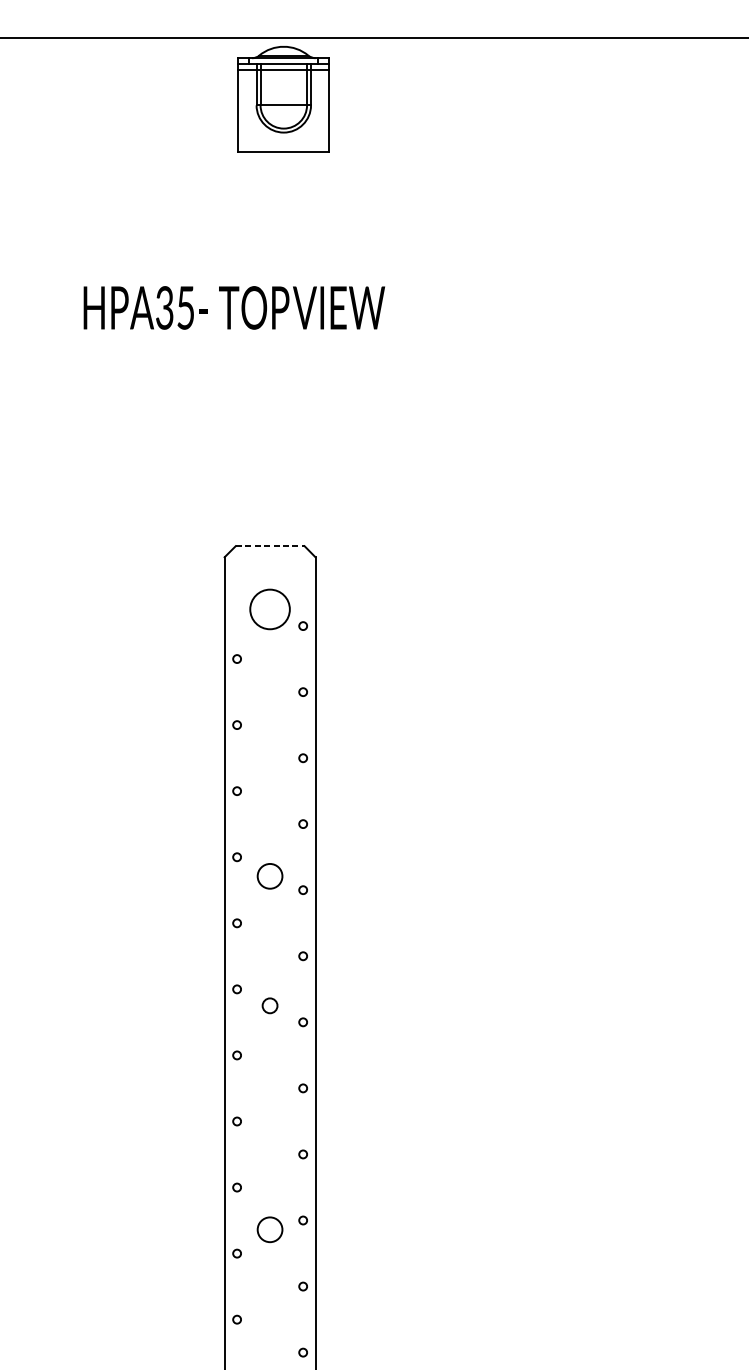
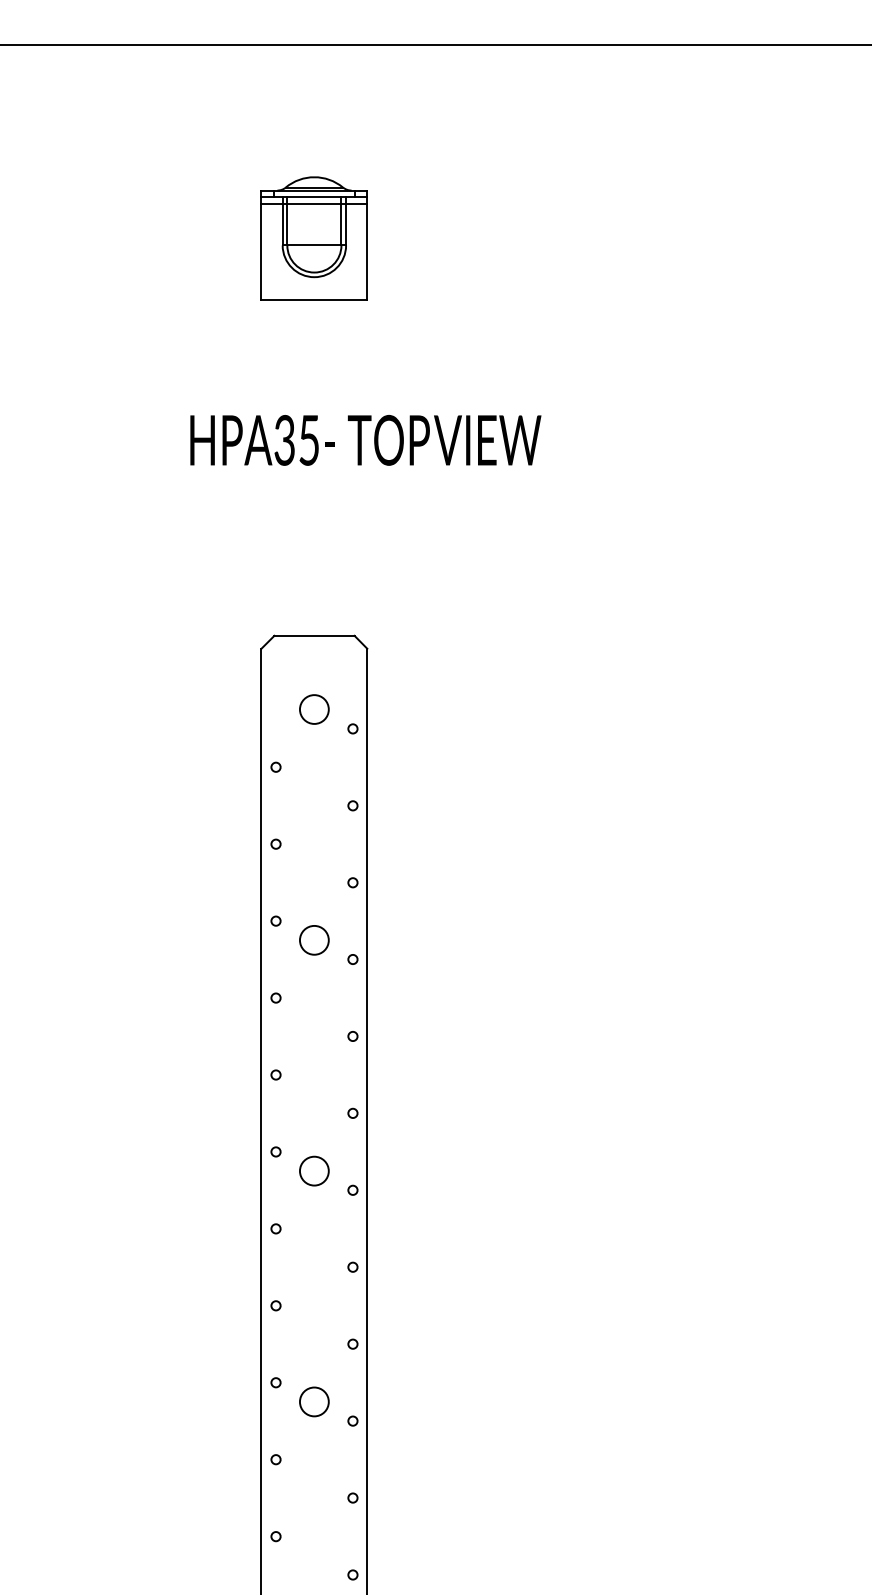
part: (283, 99) -> (313, 238), moved
text: (234, 308) -> (365, 440), moved
line: (270, 545) -> (314, 635), dashed -> solid
circle: (269, 609) -> (313, 709), size x0.62
circle: (270, 876) -> (314, 940), moved
circle: (269, 1005) -> (313, 1170), size x1.67
circle: (270, 1229) -> (314, 1401), moved

